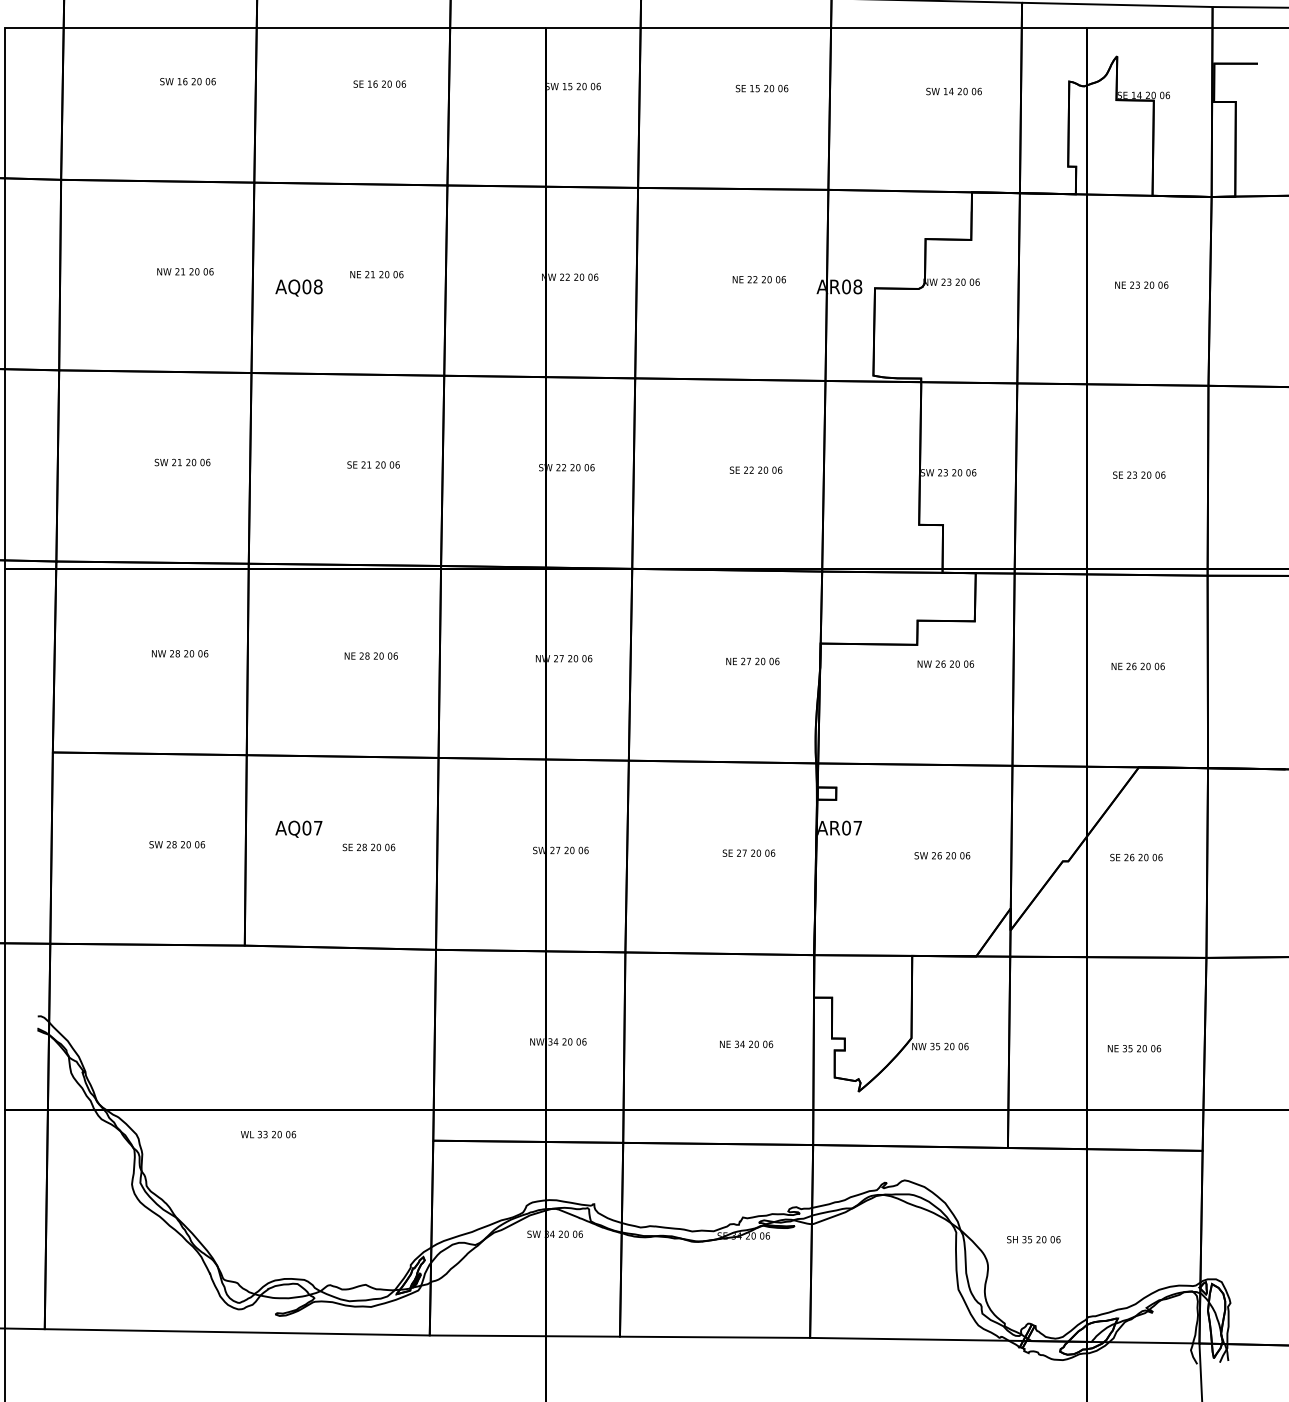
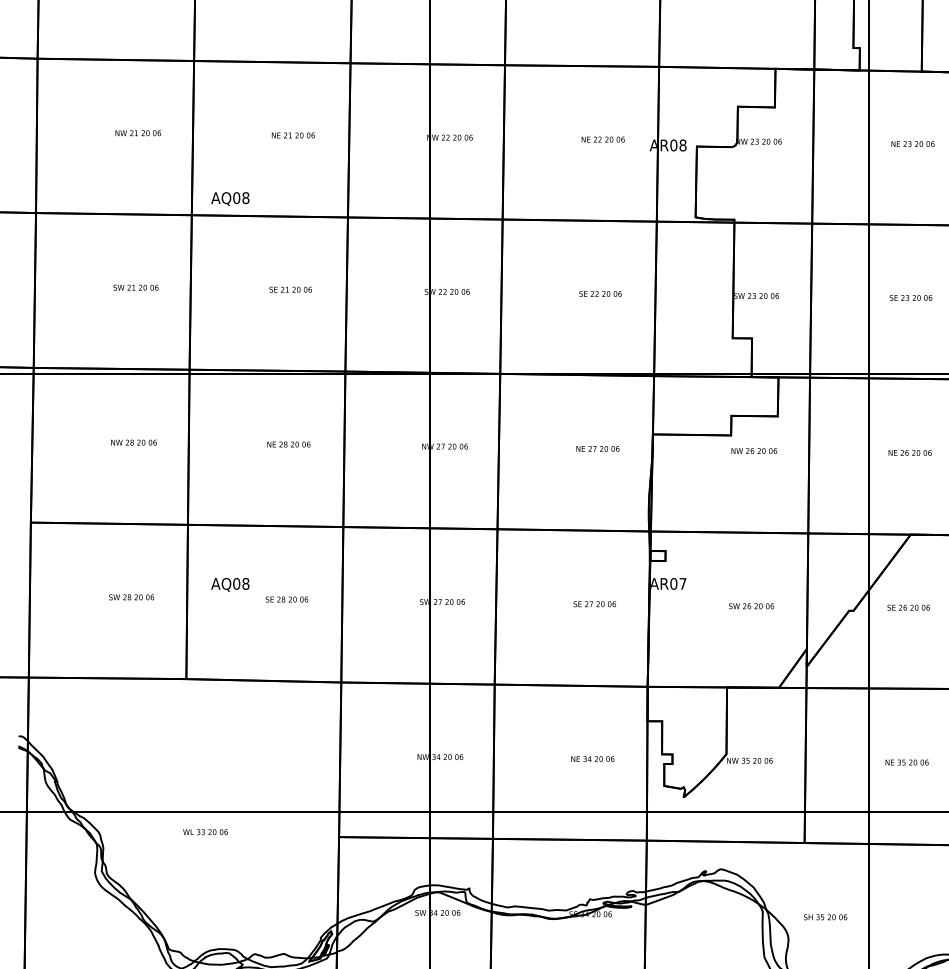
text: (298, 287) -> (229, 198), moved
text: (317, 827) -> (245, 583), AQ07 -> AQ08

